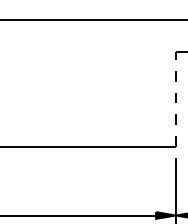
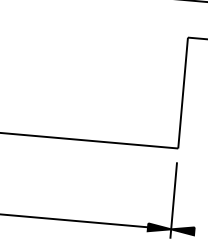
line: (175, 98) -> (182, 92), dashed -> solid

